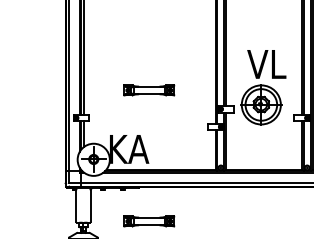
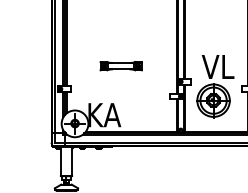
part: (263, 87) -> (215, 86), moved
part: (149, 221) -> (121, 175), removed

